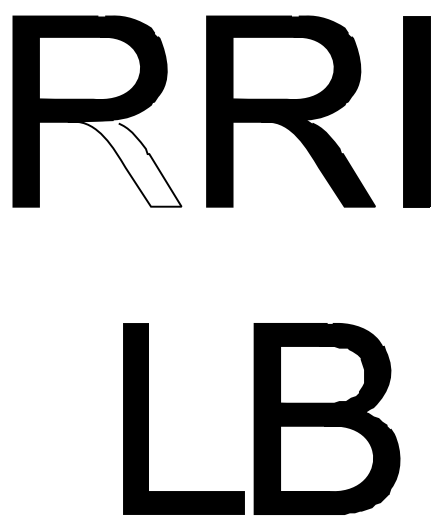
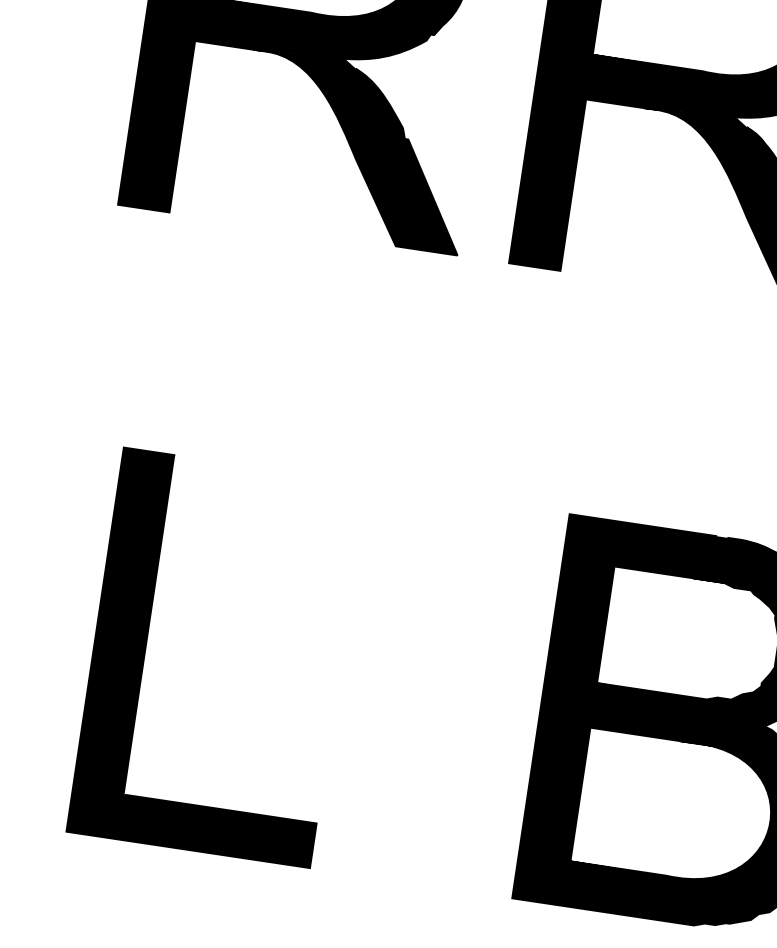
fill: (124, 163) -> (355, 151), added
part: (148, 418) -> (145, 646), moved

